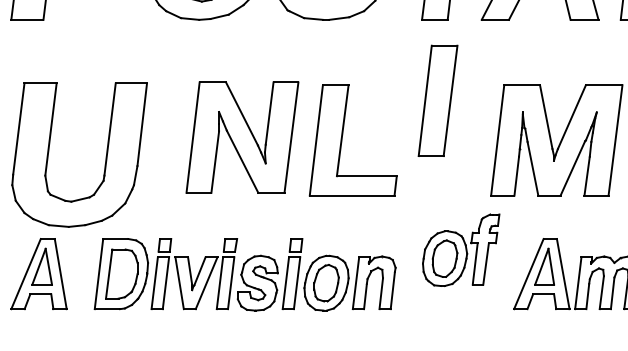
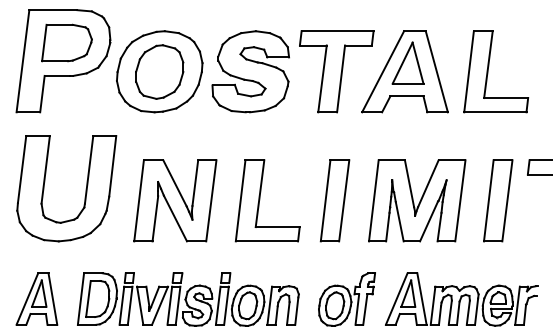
part: (437, 100) -> (334, 200), moved
part: (242, 137) -> (175, 200), moved
part: (105, 154) -> (85, 188), moved
part: (460, 250) -> (346, 299), moved

